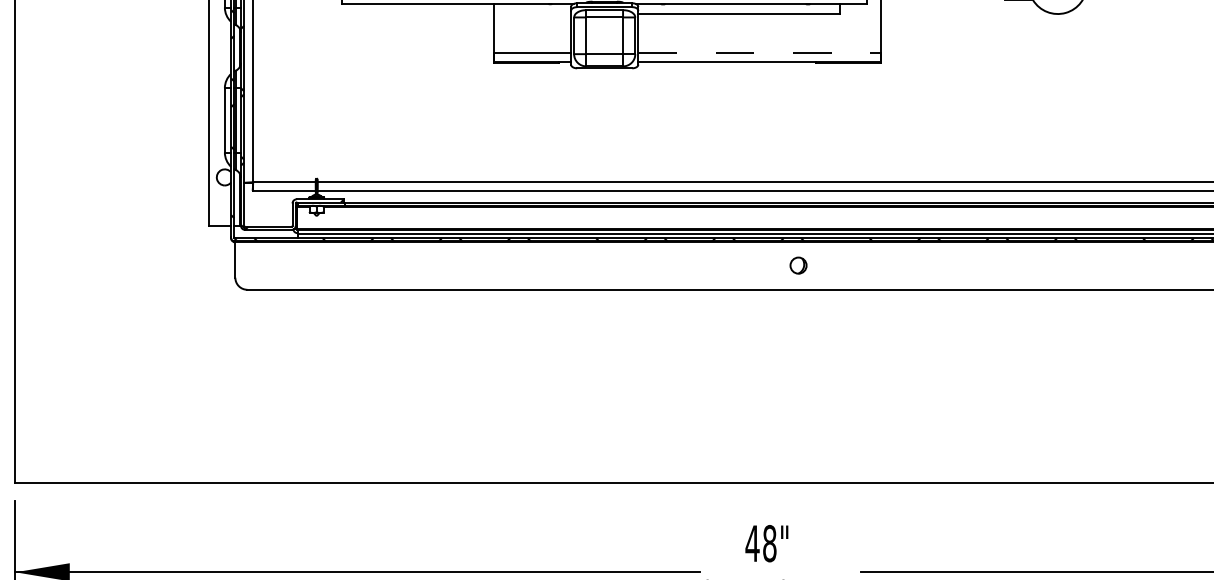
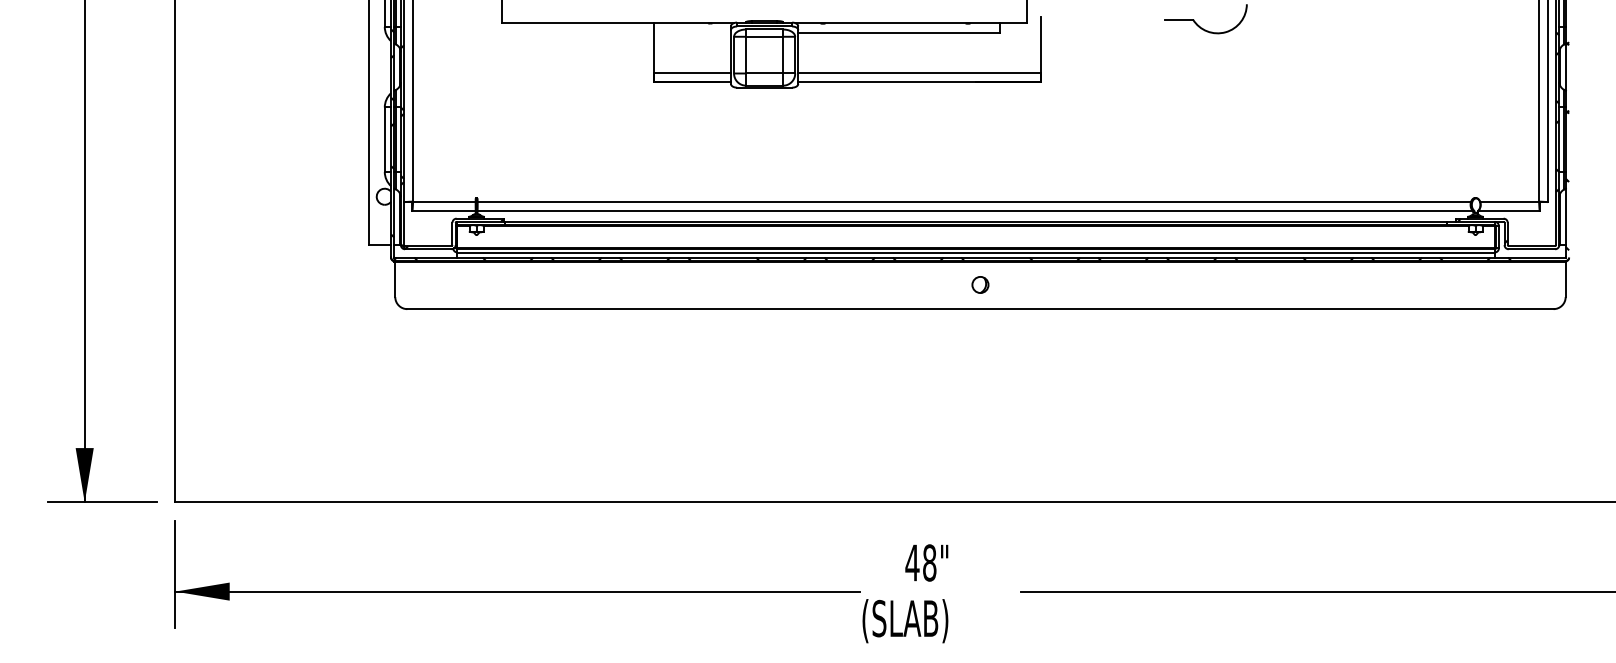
line: (759, 53) -> (919, 72), dashed -> solid
part: (798, 265) -> (980, 284), moved

